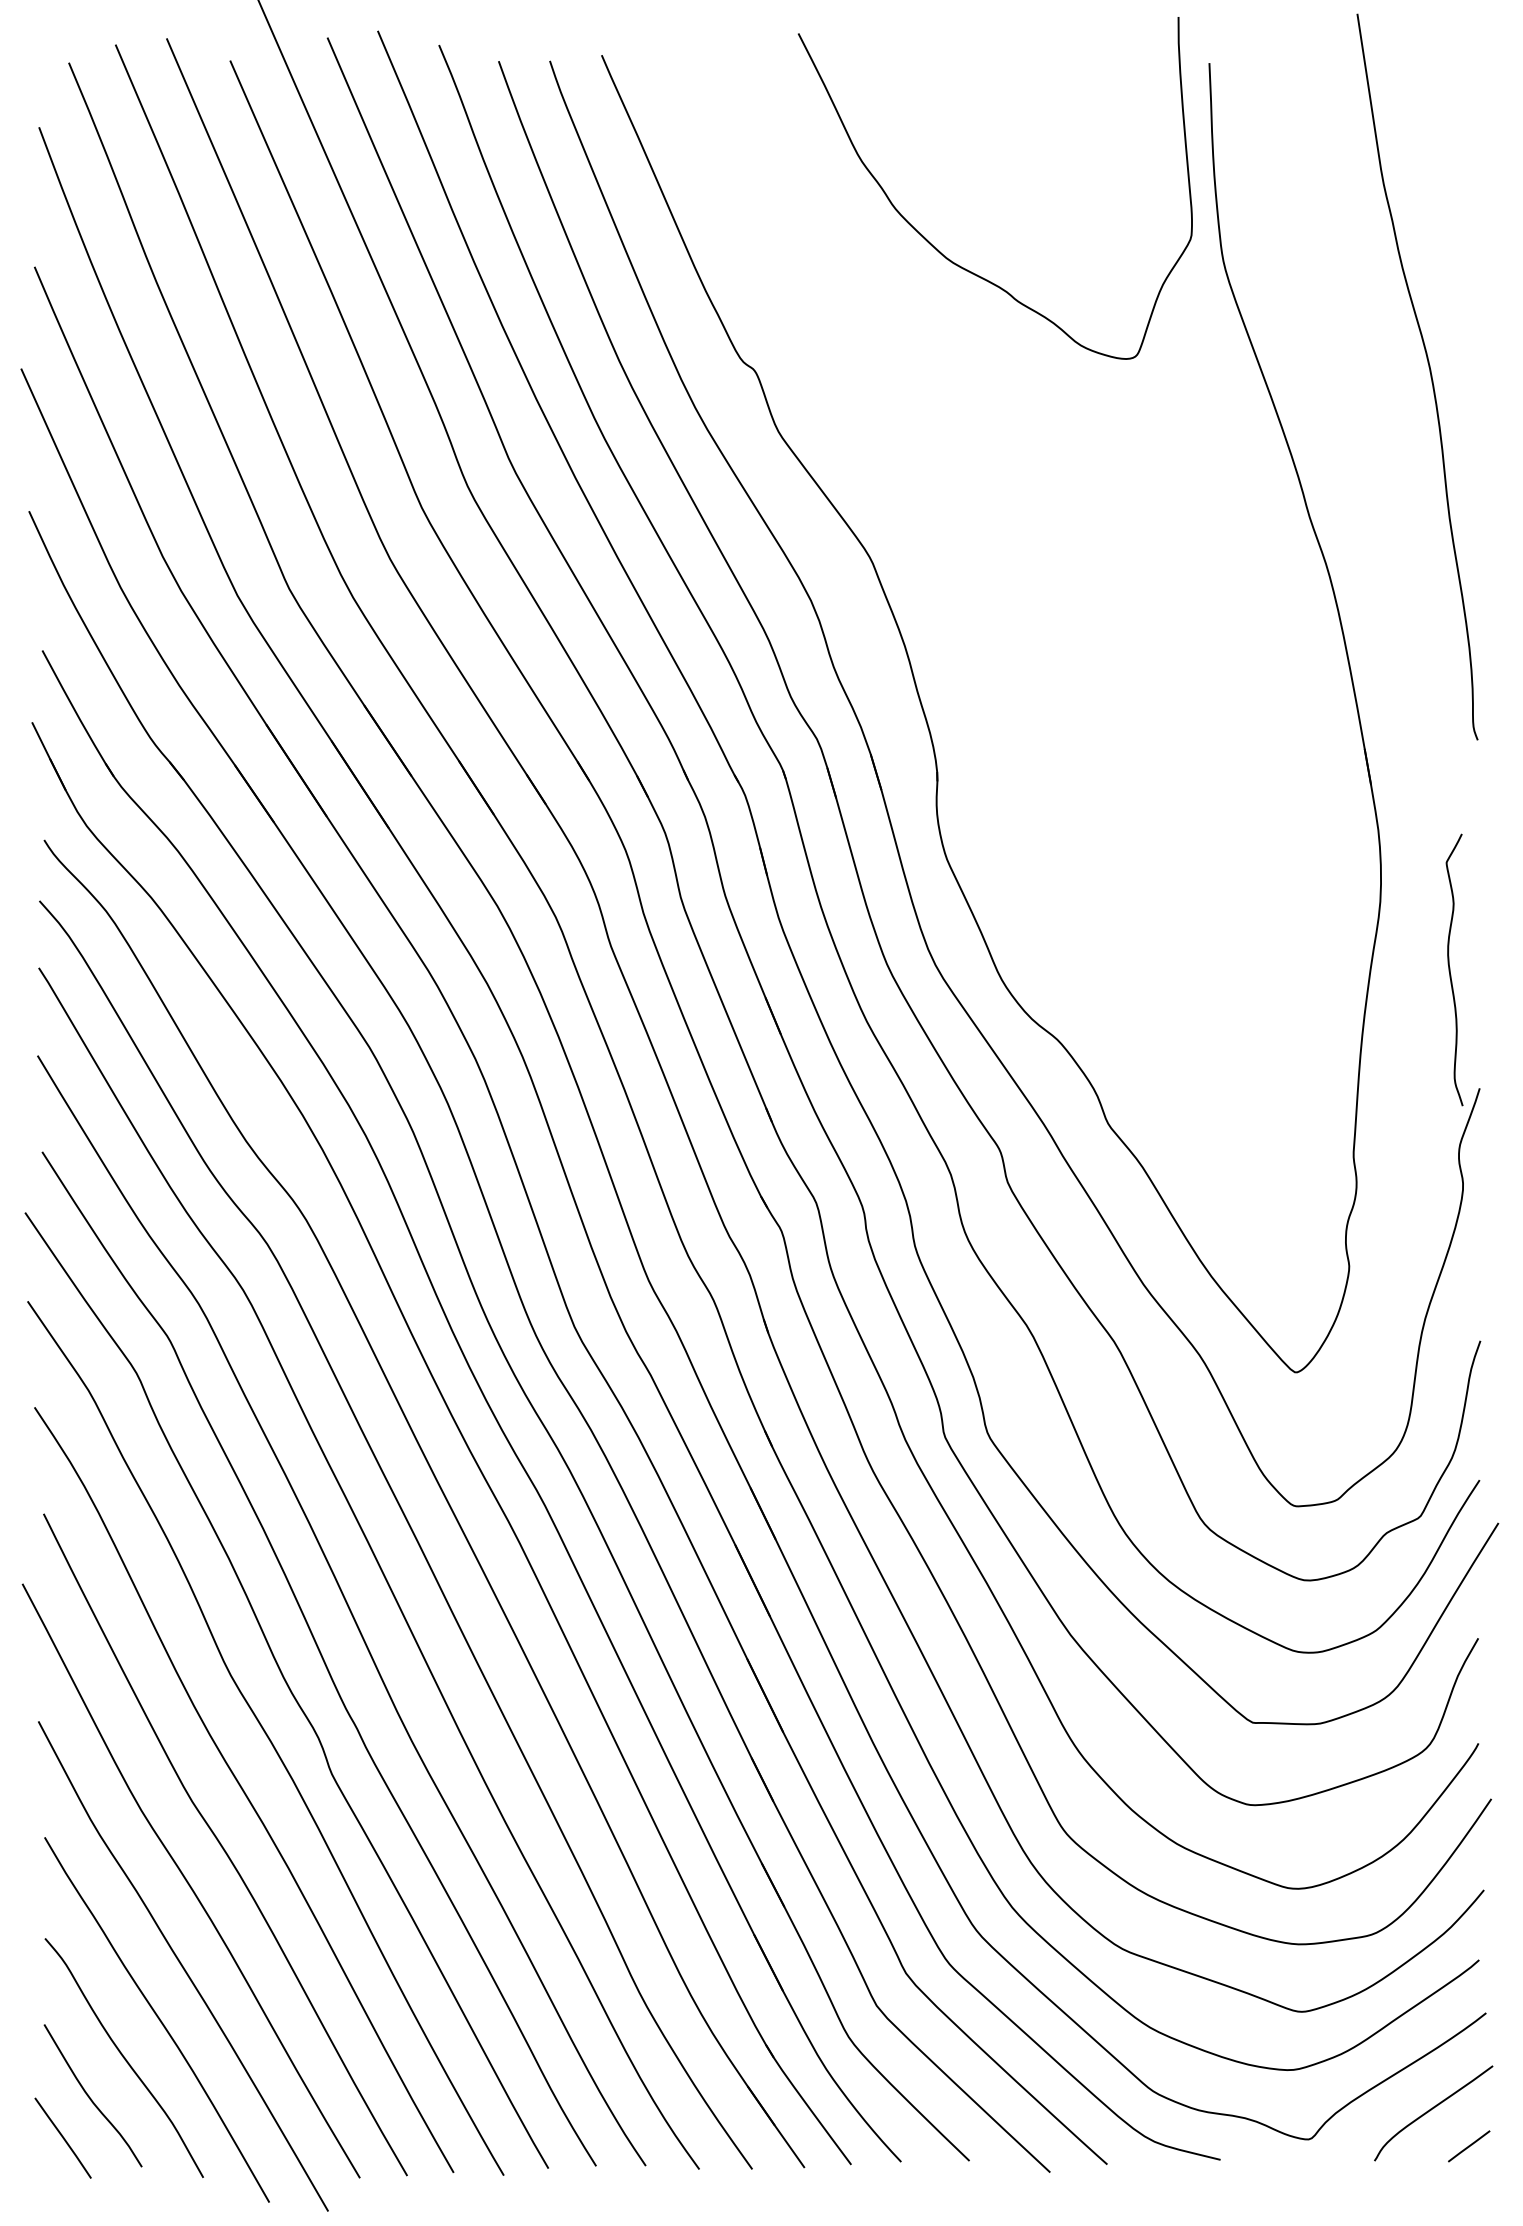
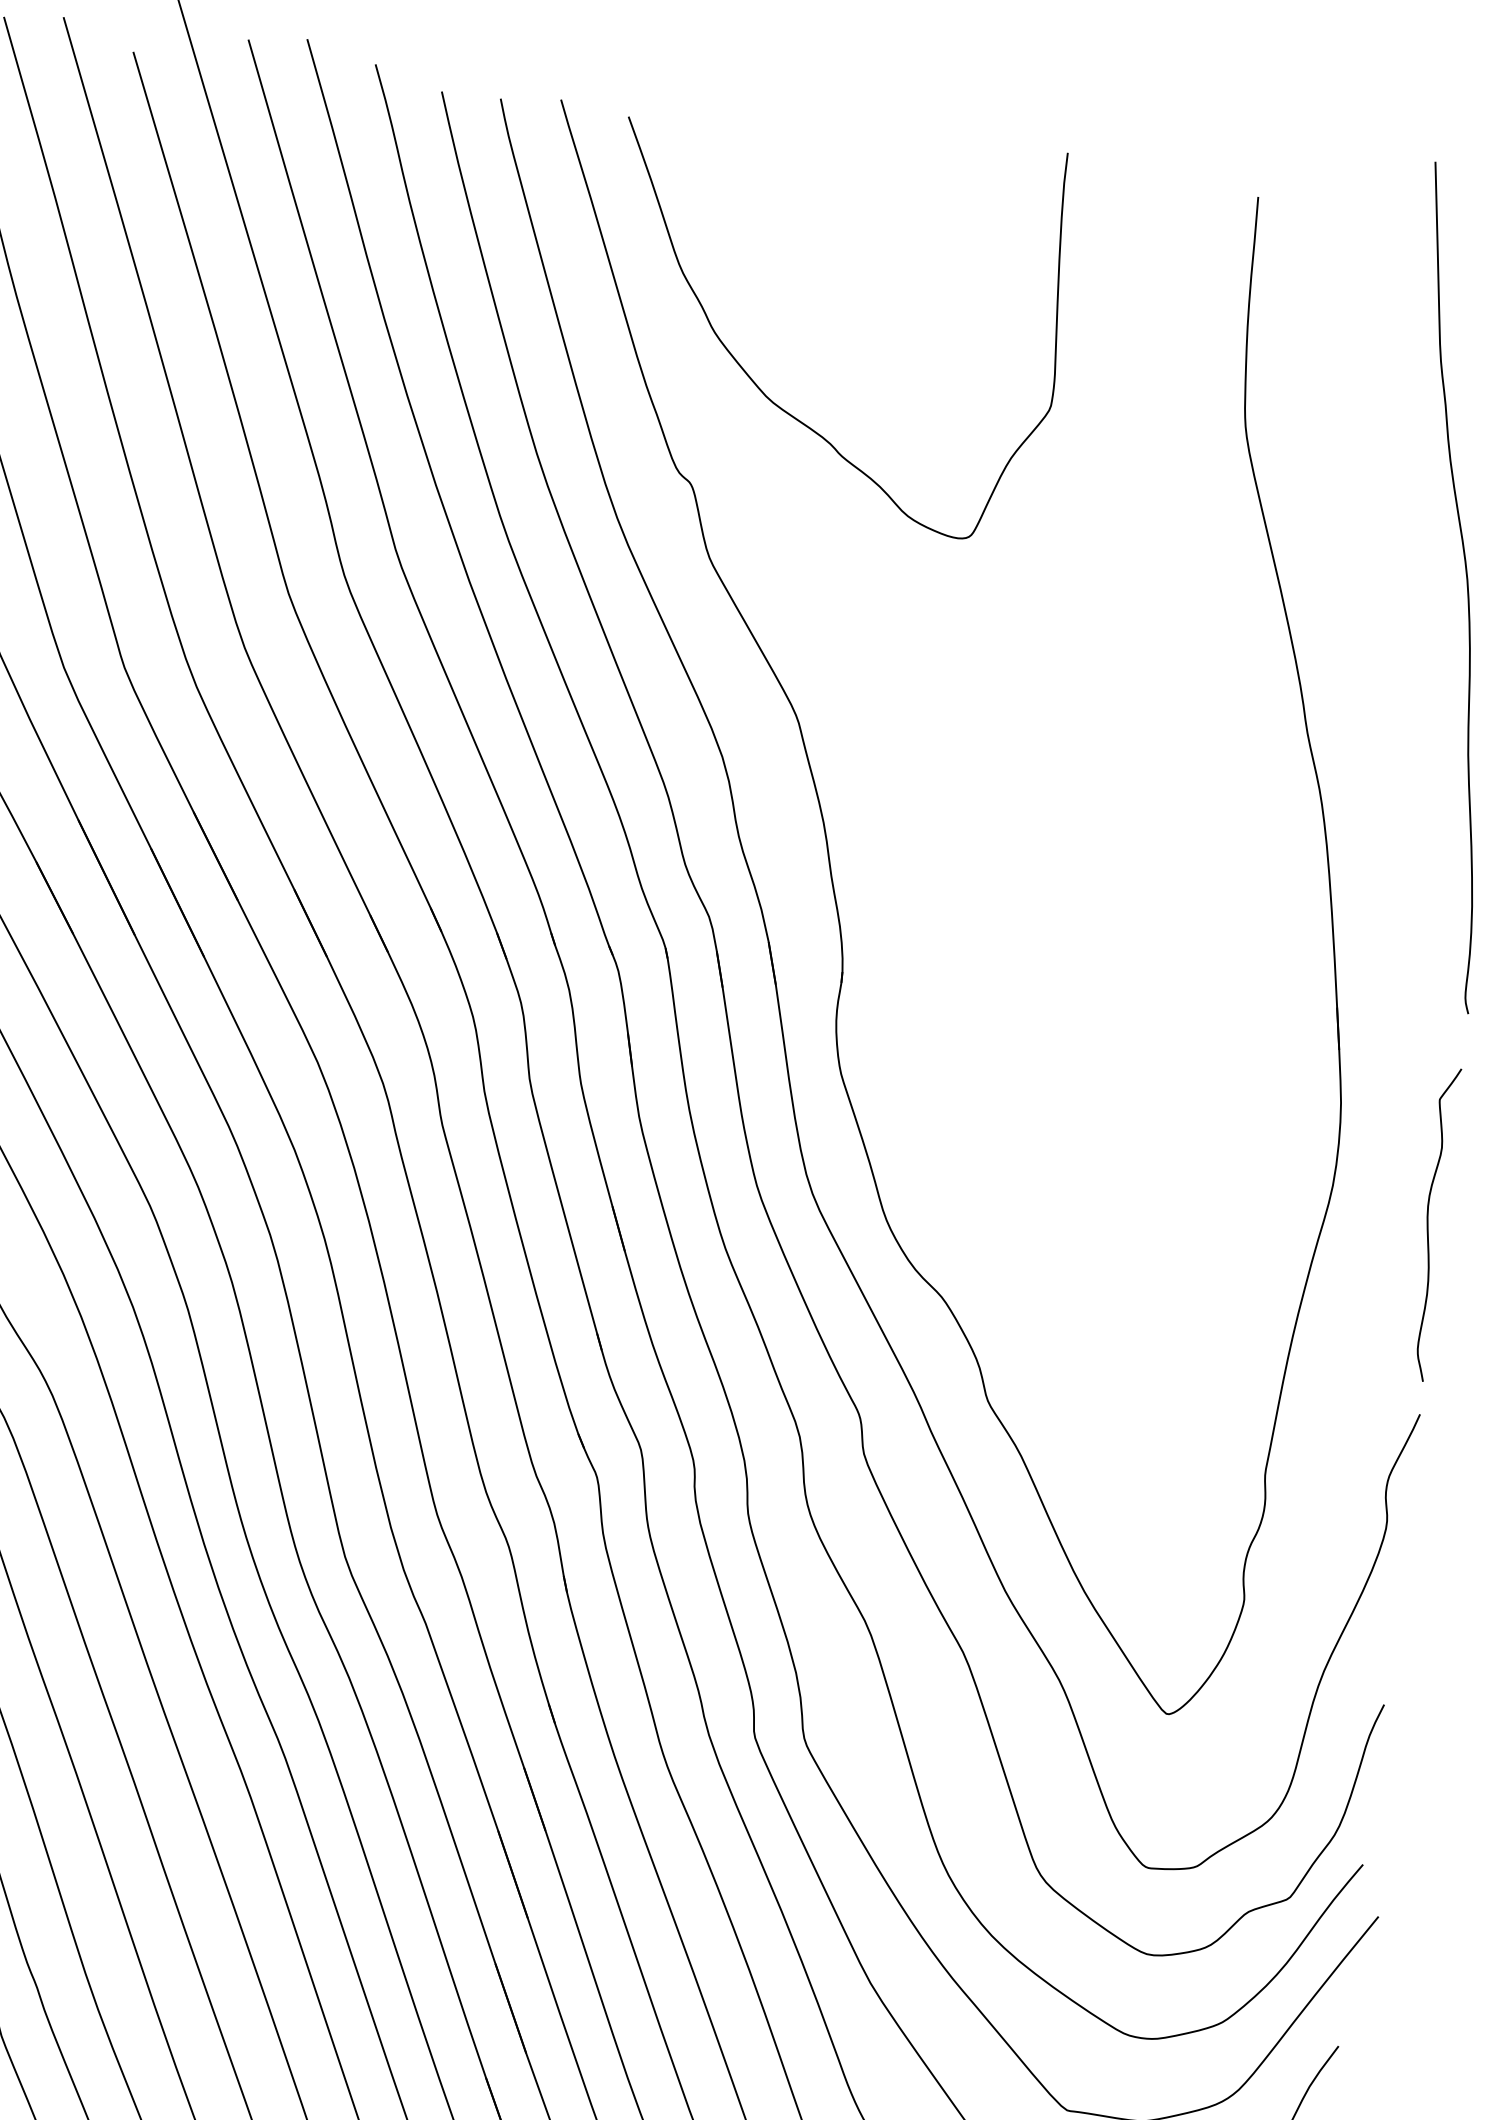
curve: (937, 248) -> (757, 383), moved
curve: (1450, 969) -> (1428, 1222), moved

